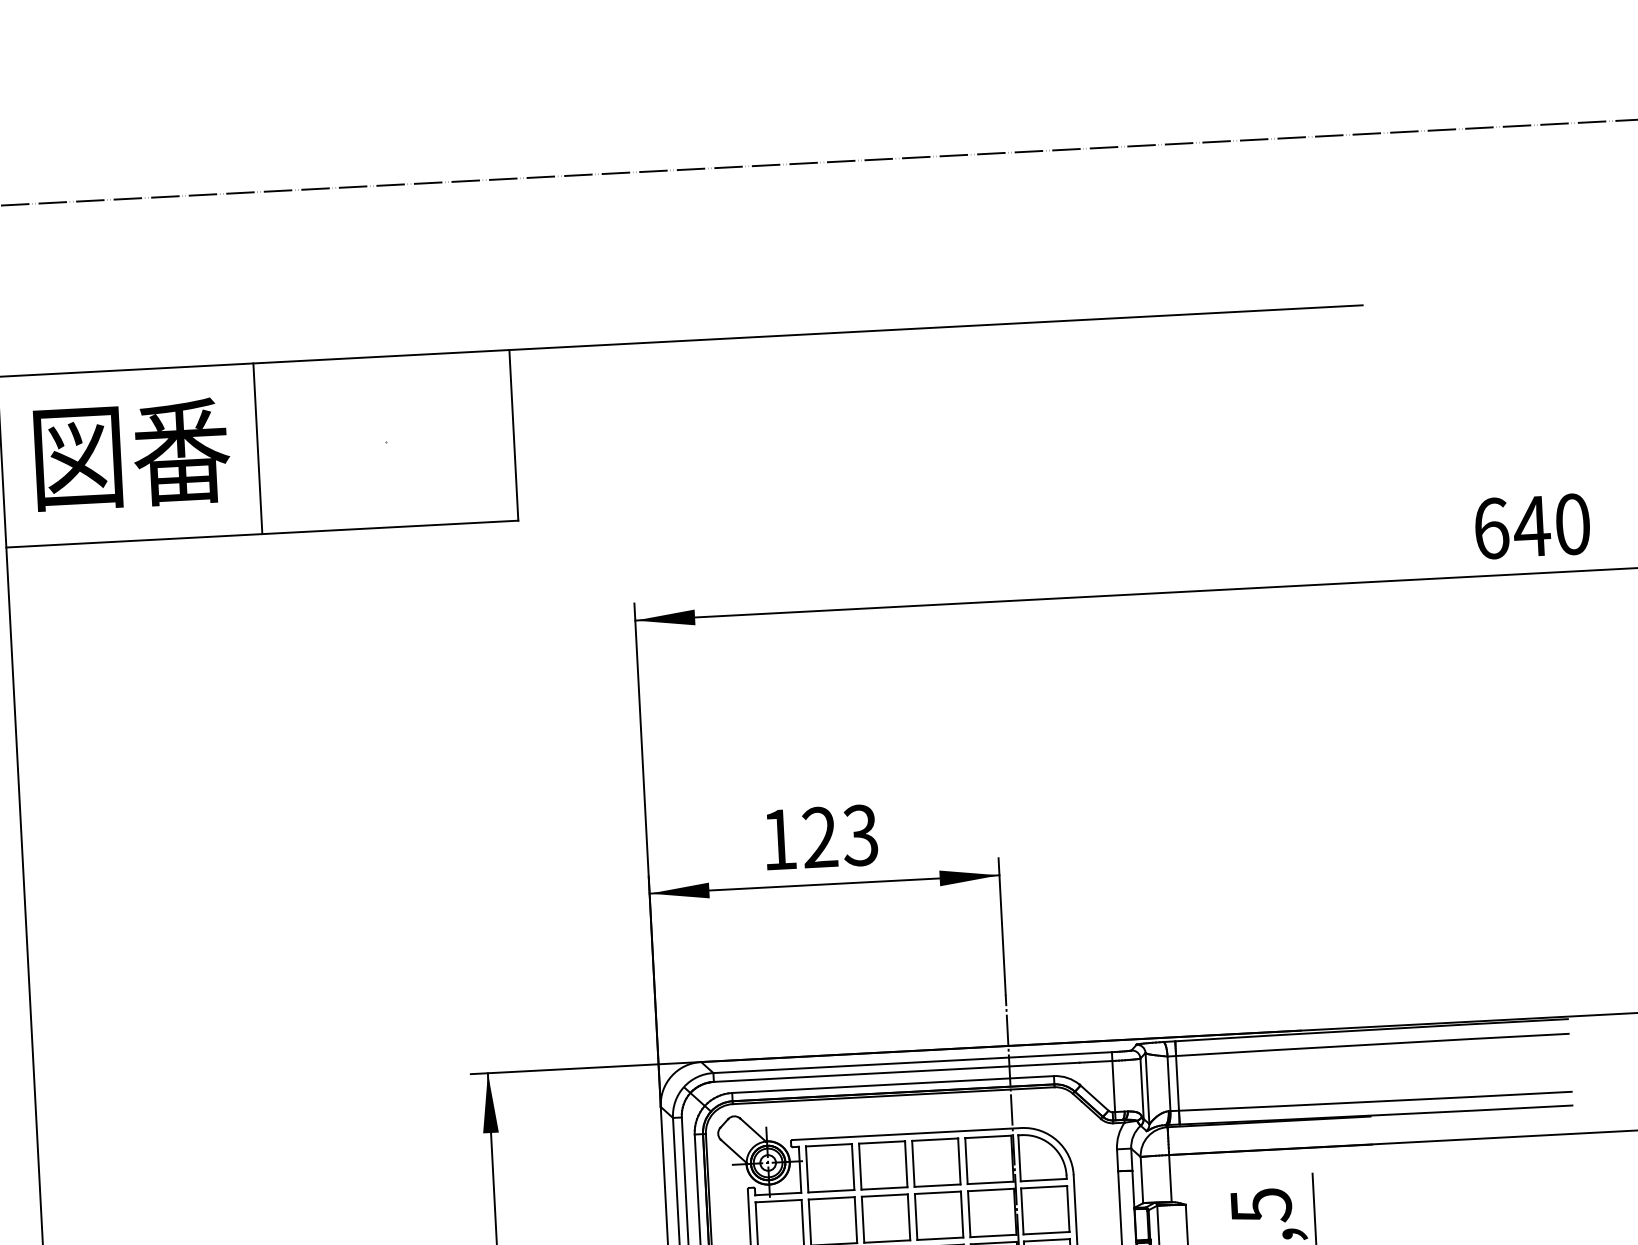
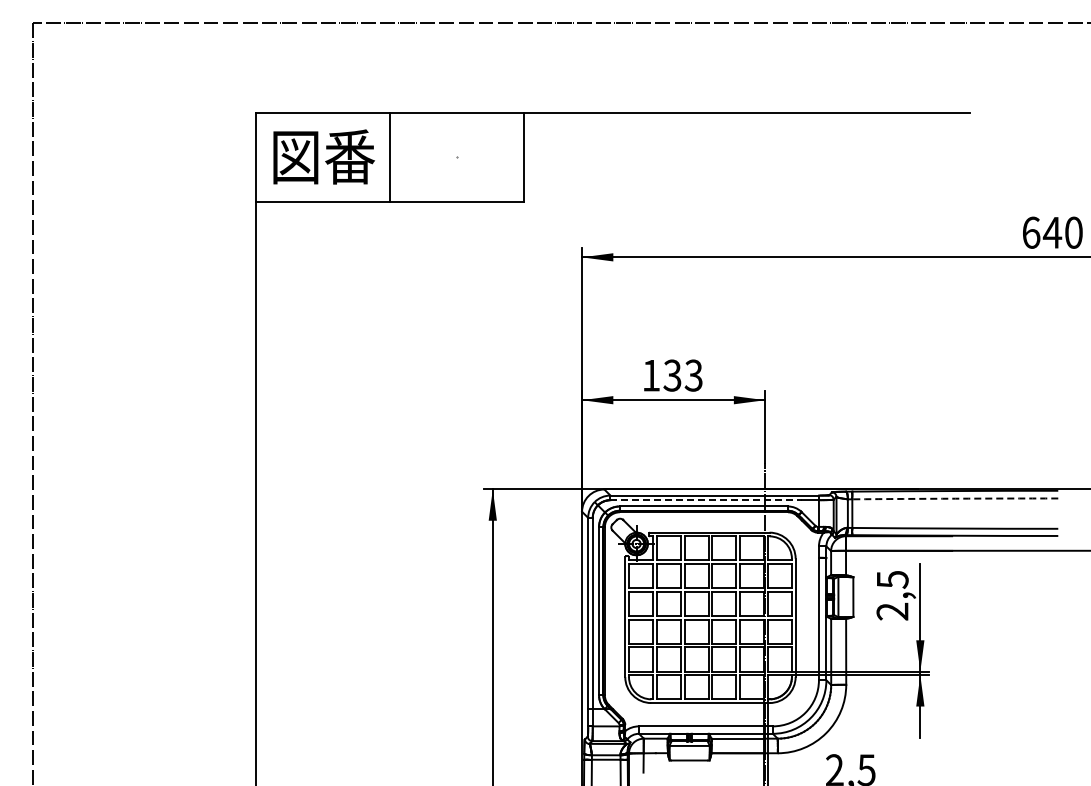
text: (819, 837) -> (672, 375), 123 -> 133
arc: (1373, 1044) -> (955, 498), solid -> dashed
line: (897, 1072) -> (706, 500), solid -> dashed

